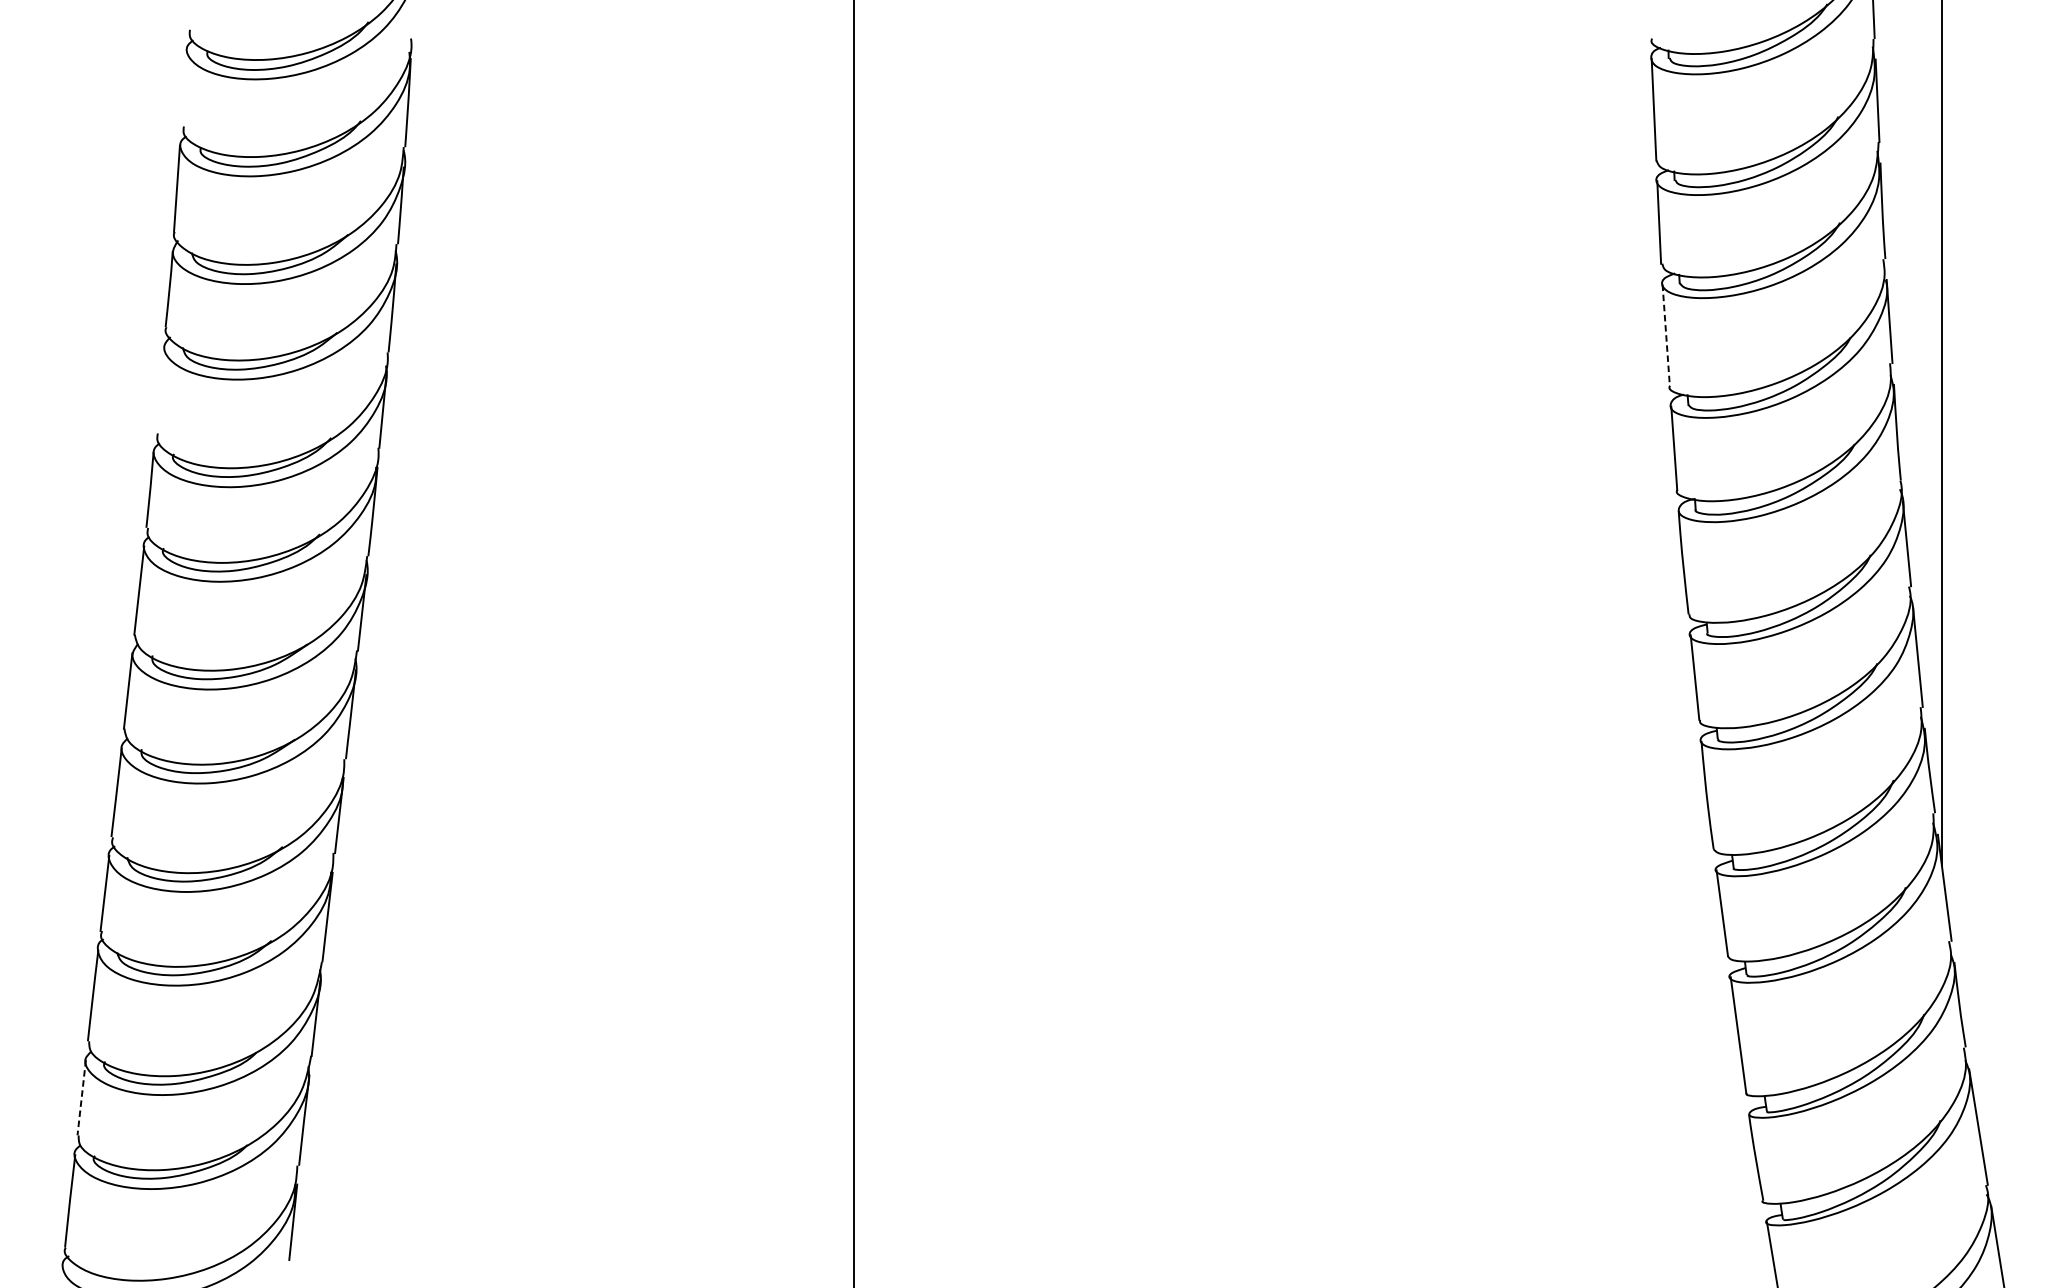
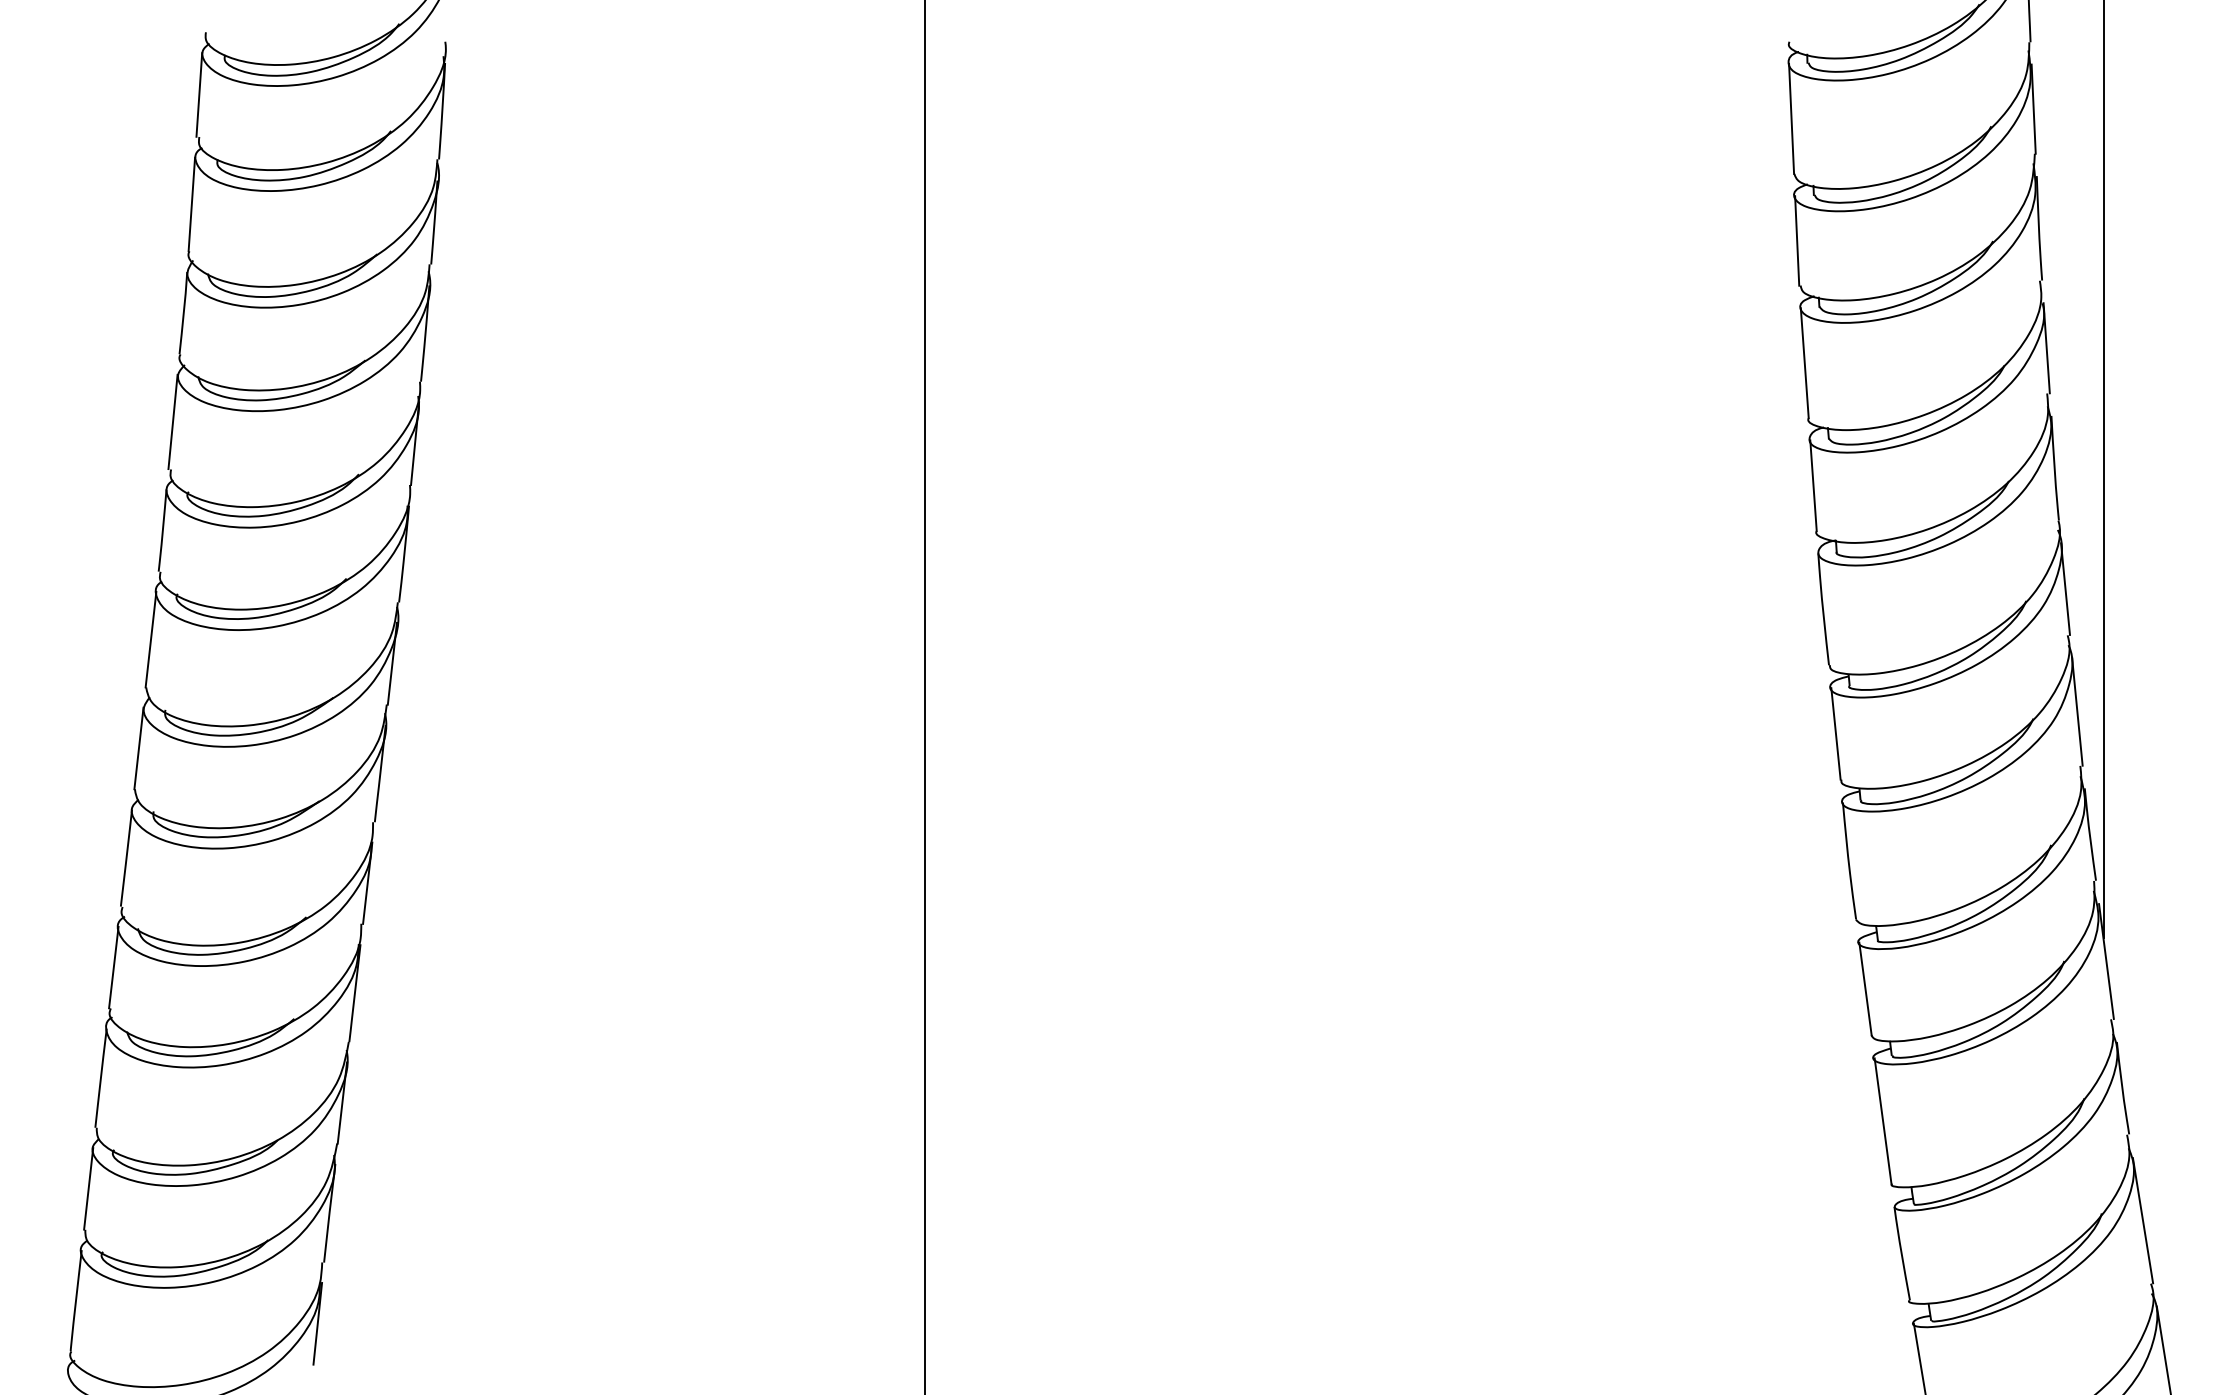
line: (184, 87) -> (199, 94), added
line: (1665, 334) -> (1804, 362), dashed -> solid
line: (159, 389) -> (172, 421), added
line: (81, 1098) -> (88, 1189), dashed -> solid

